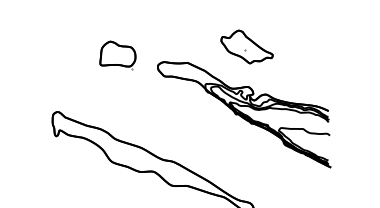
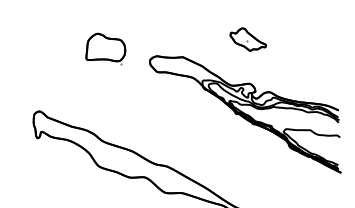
part: (246, 46) -> (247, 39), size x0.62

